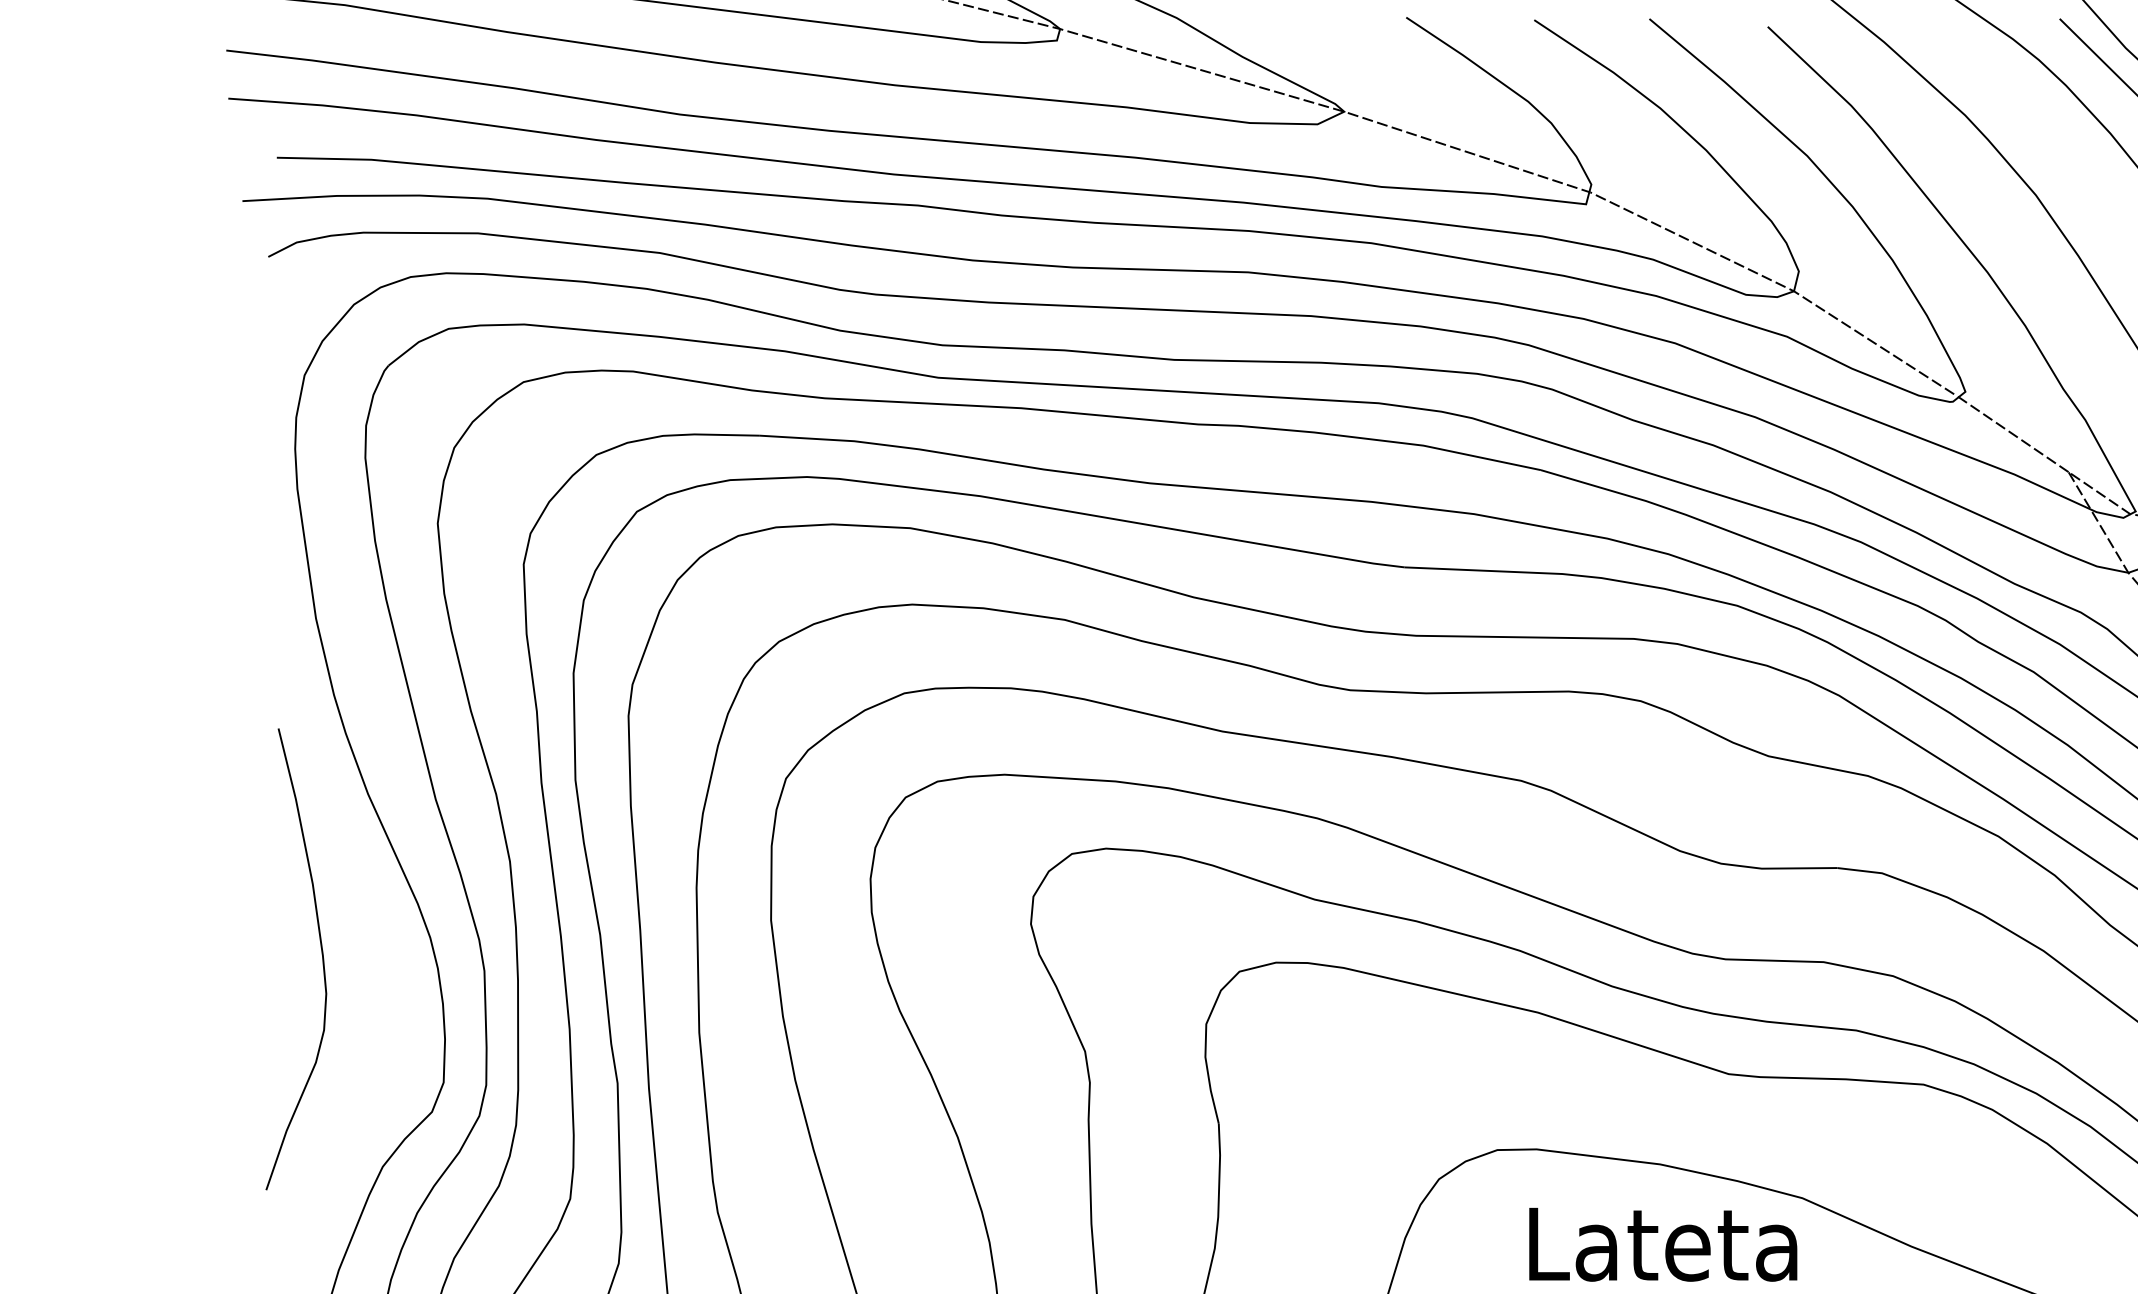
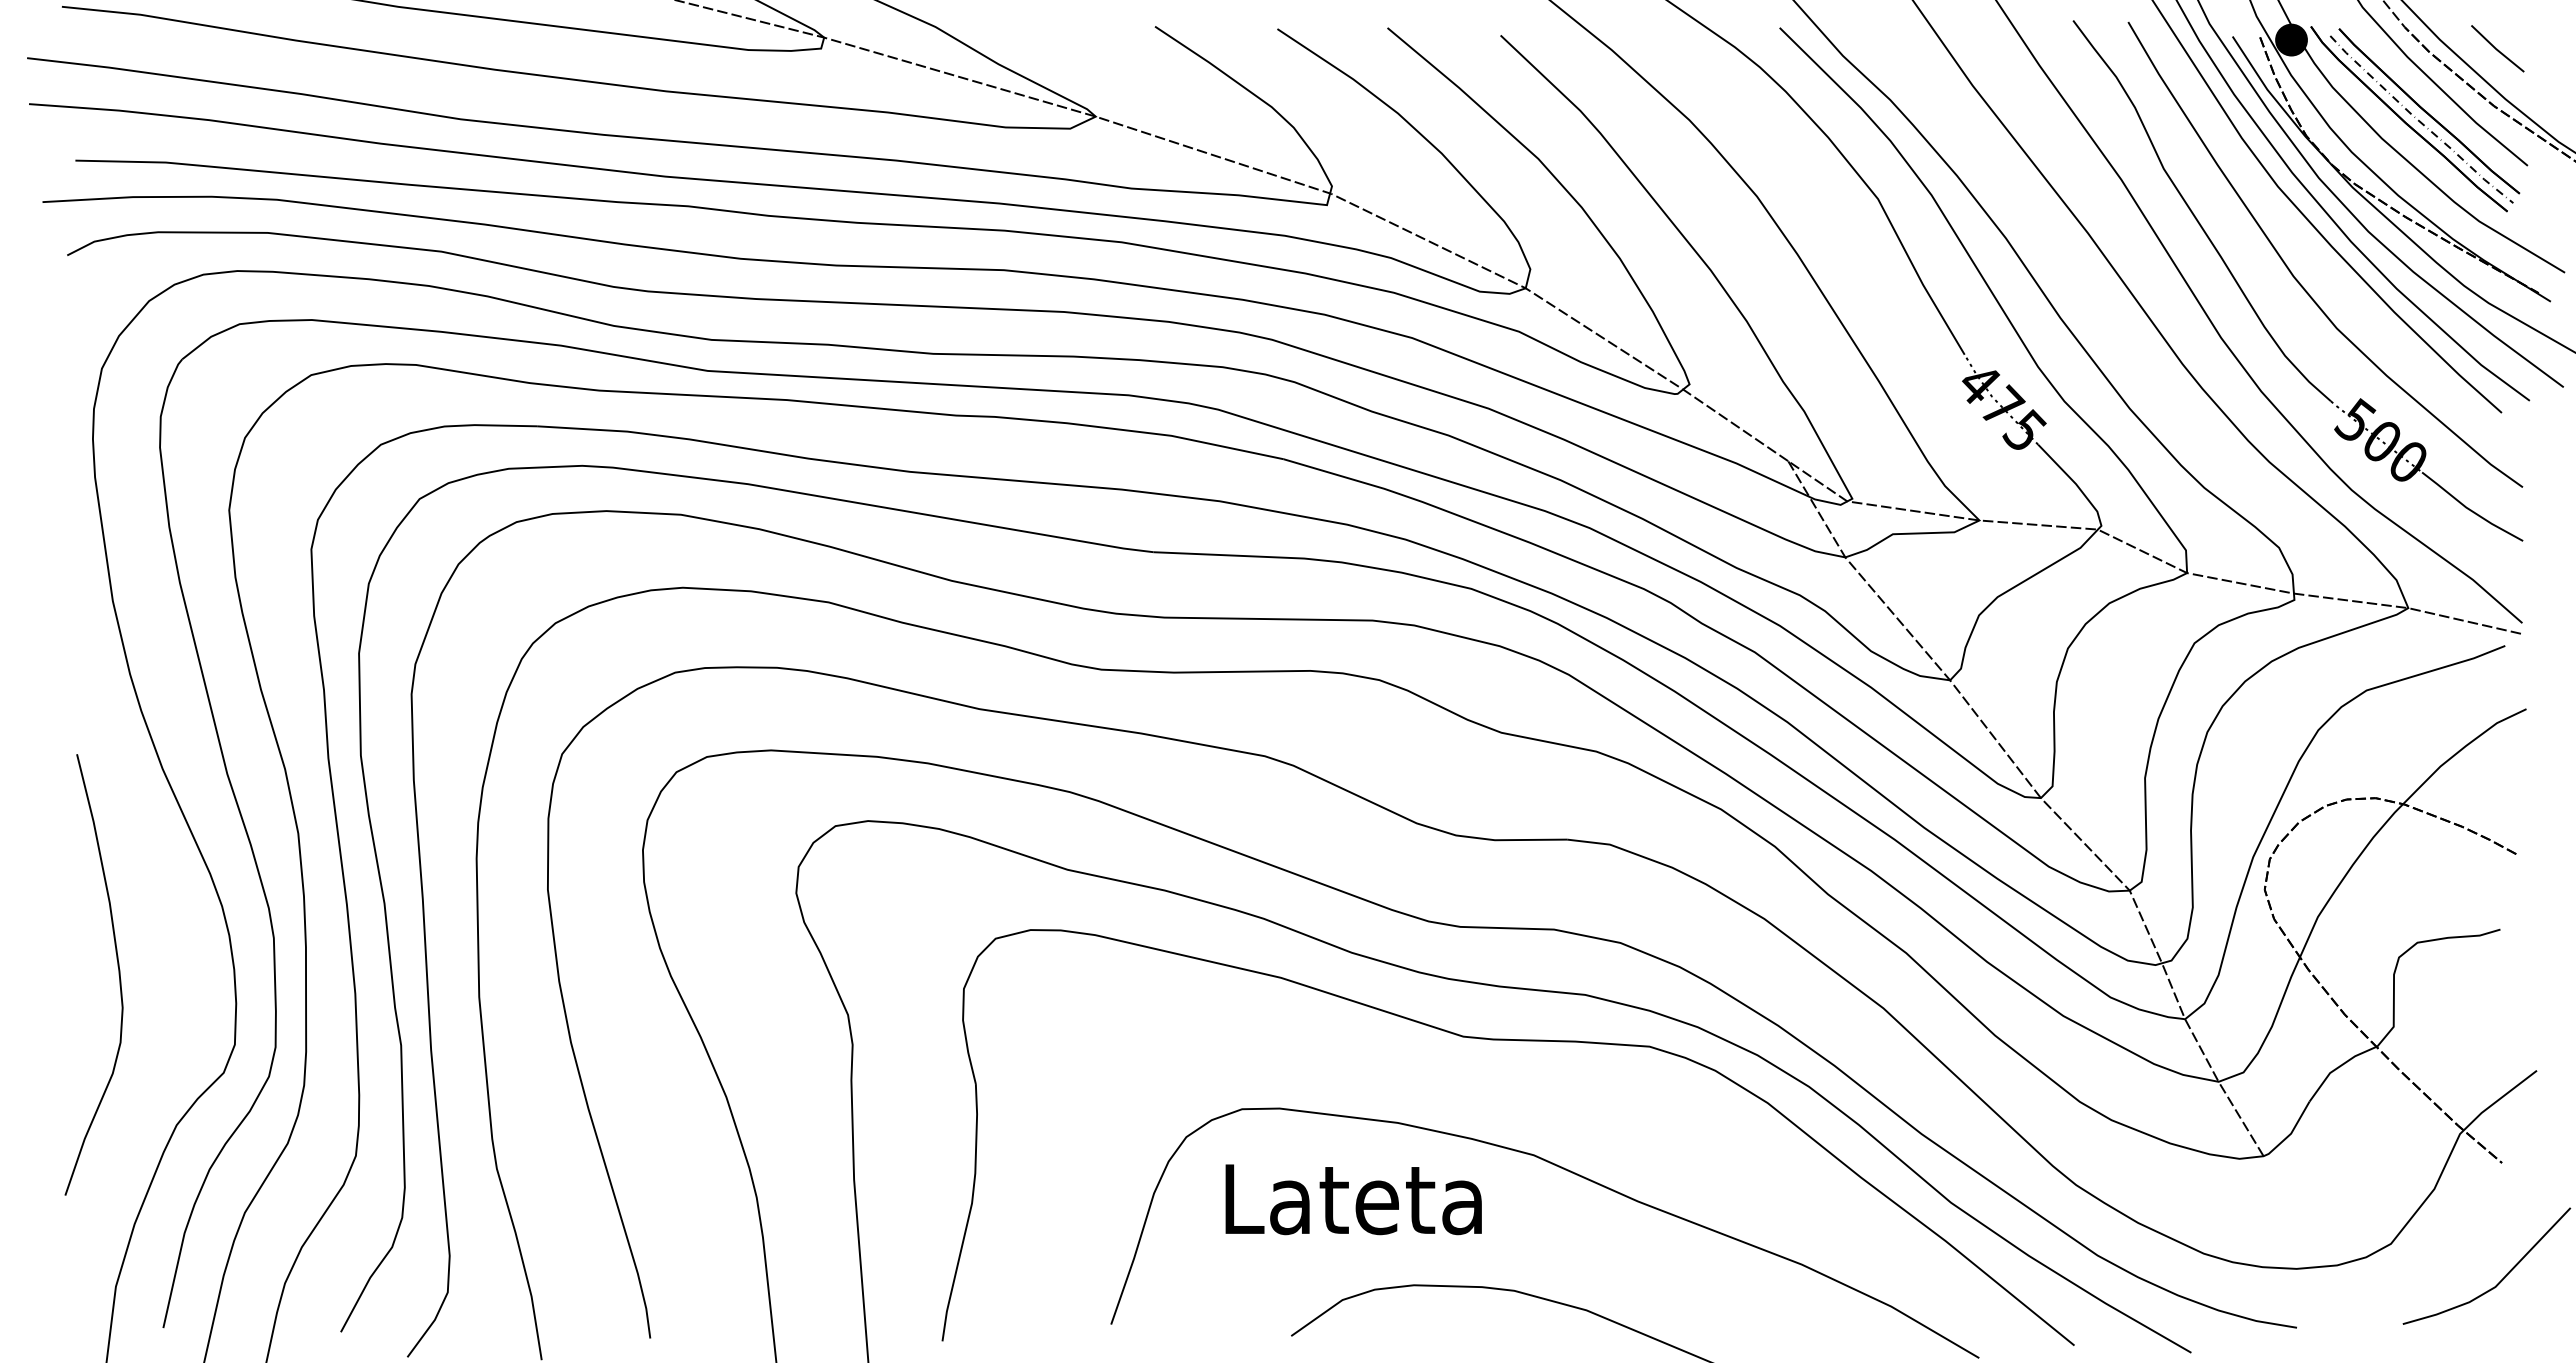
curve: (321, 958) -> (118, 974), moved
text: (1663, 1244) -> (1353, 1199), moved

